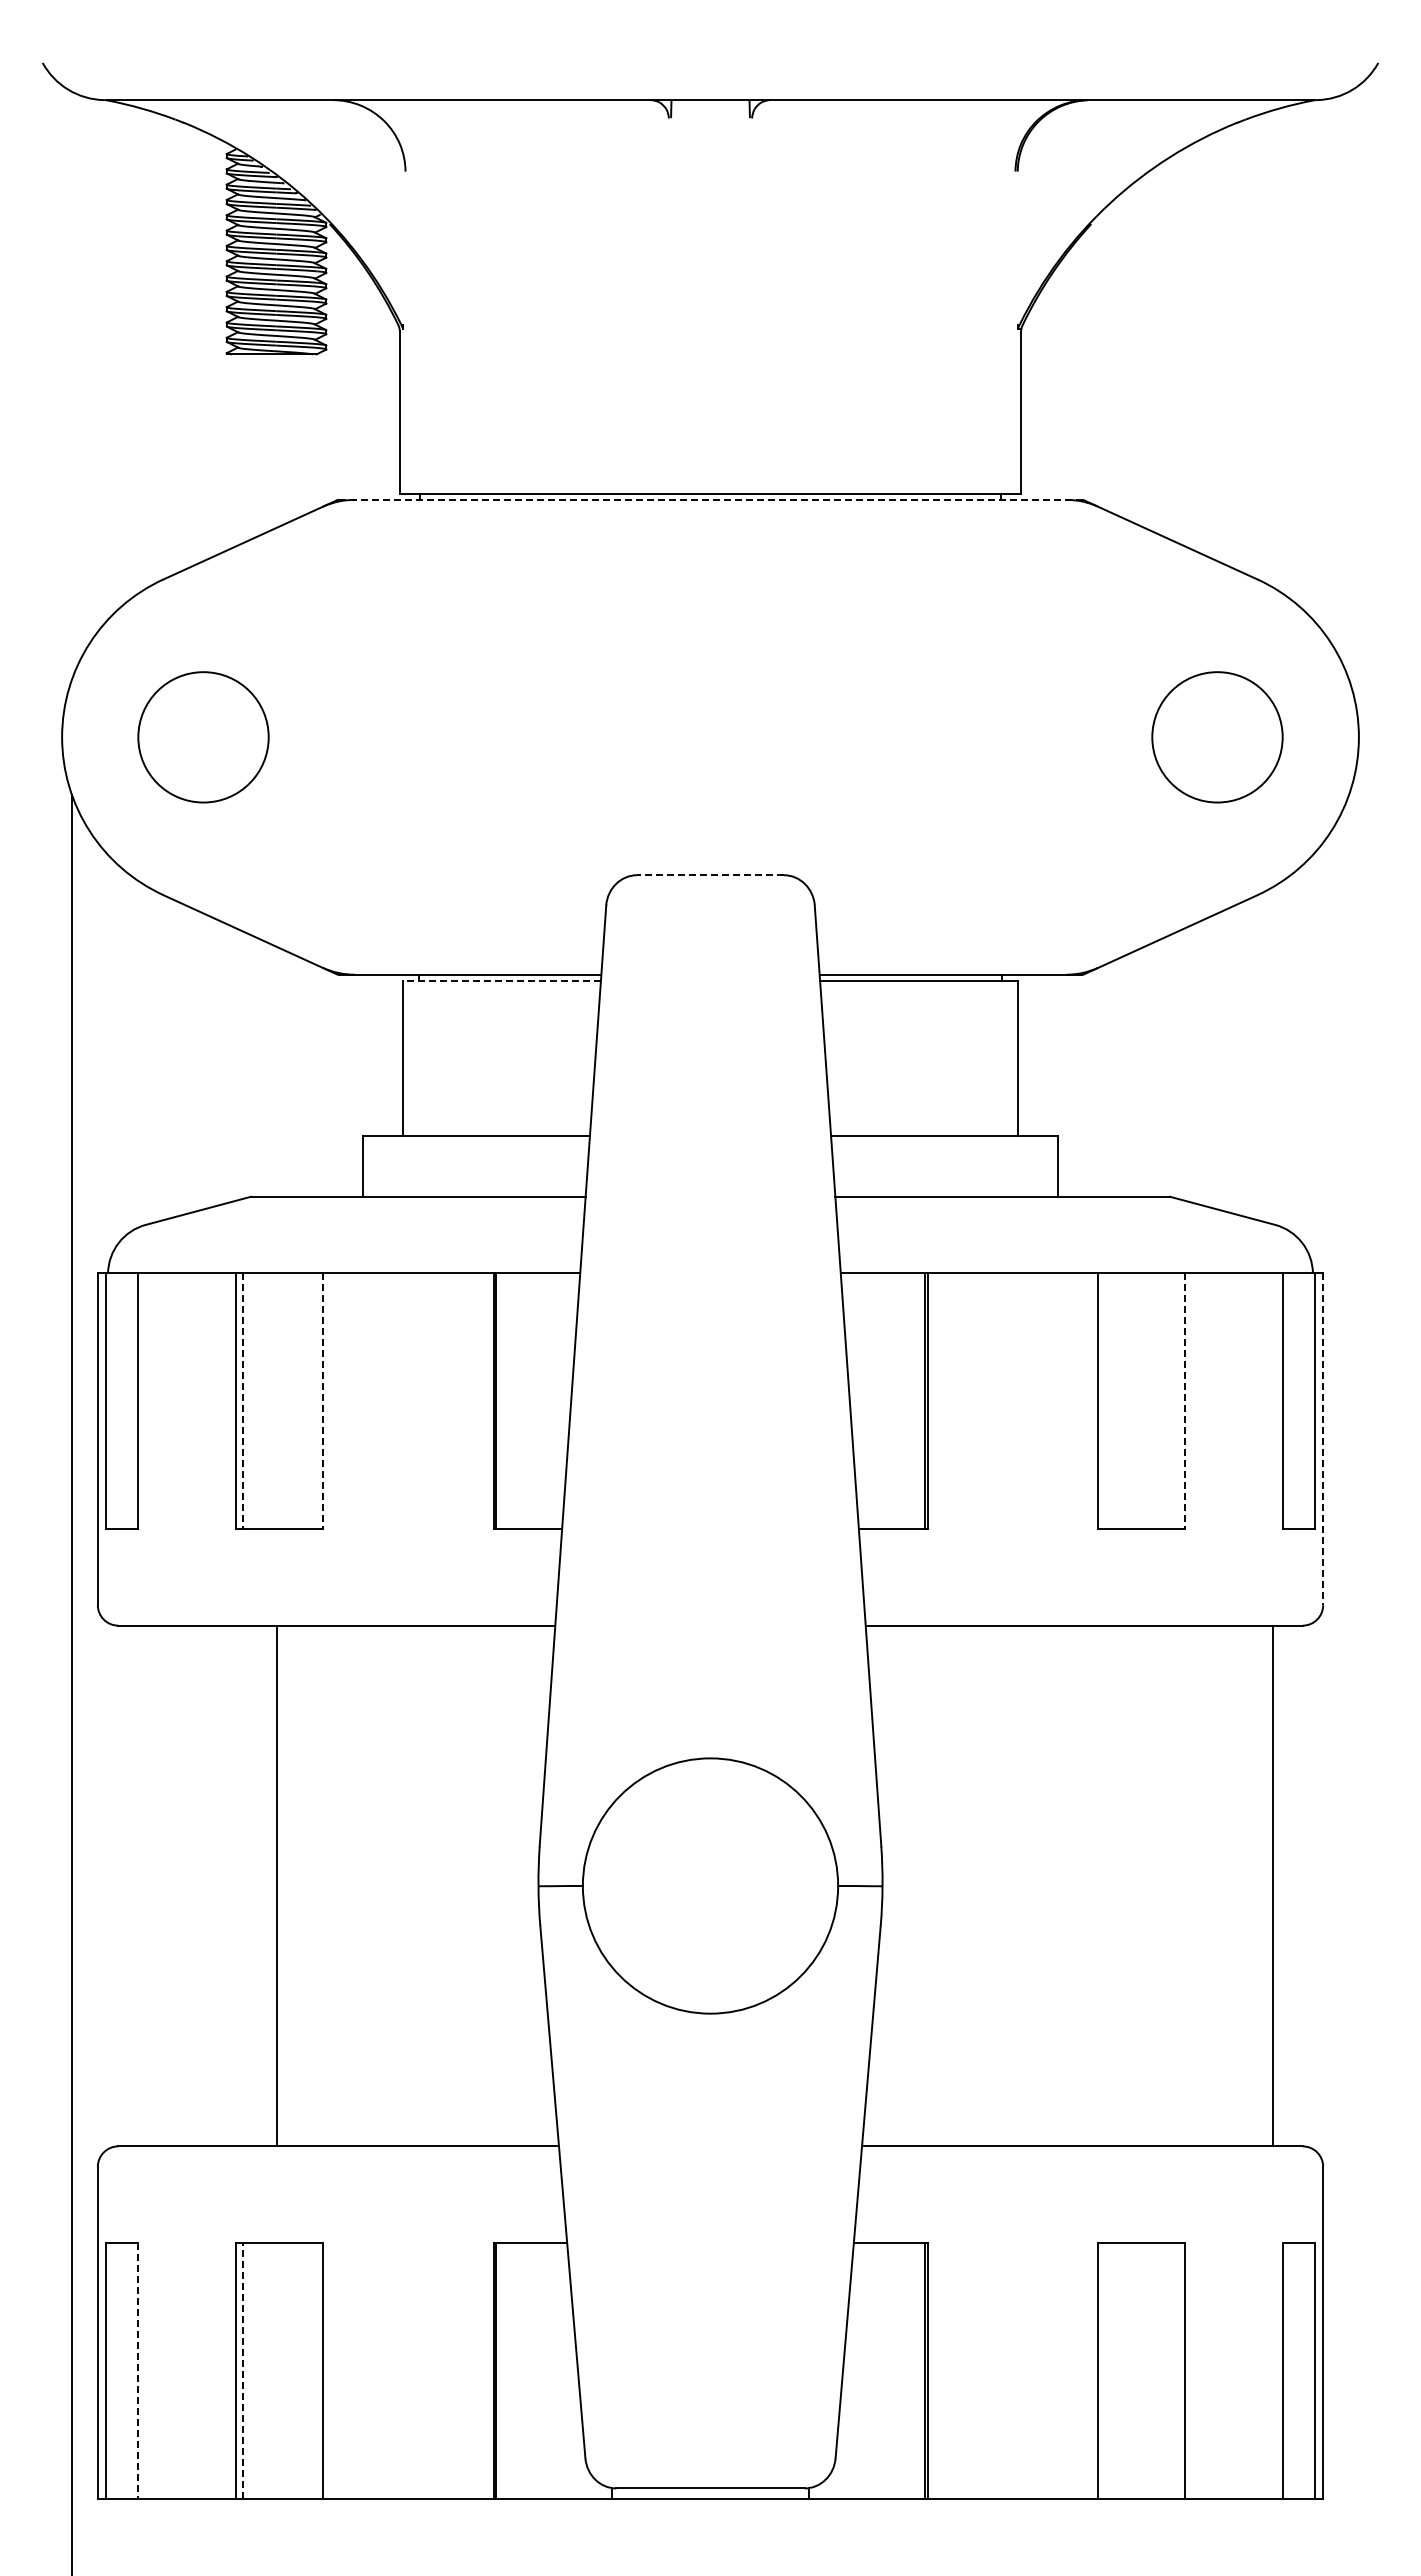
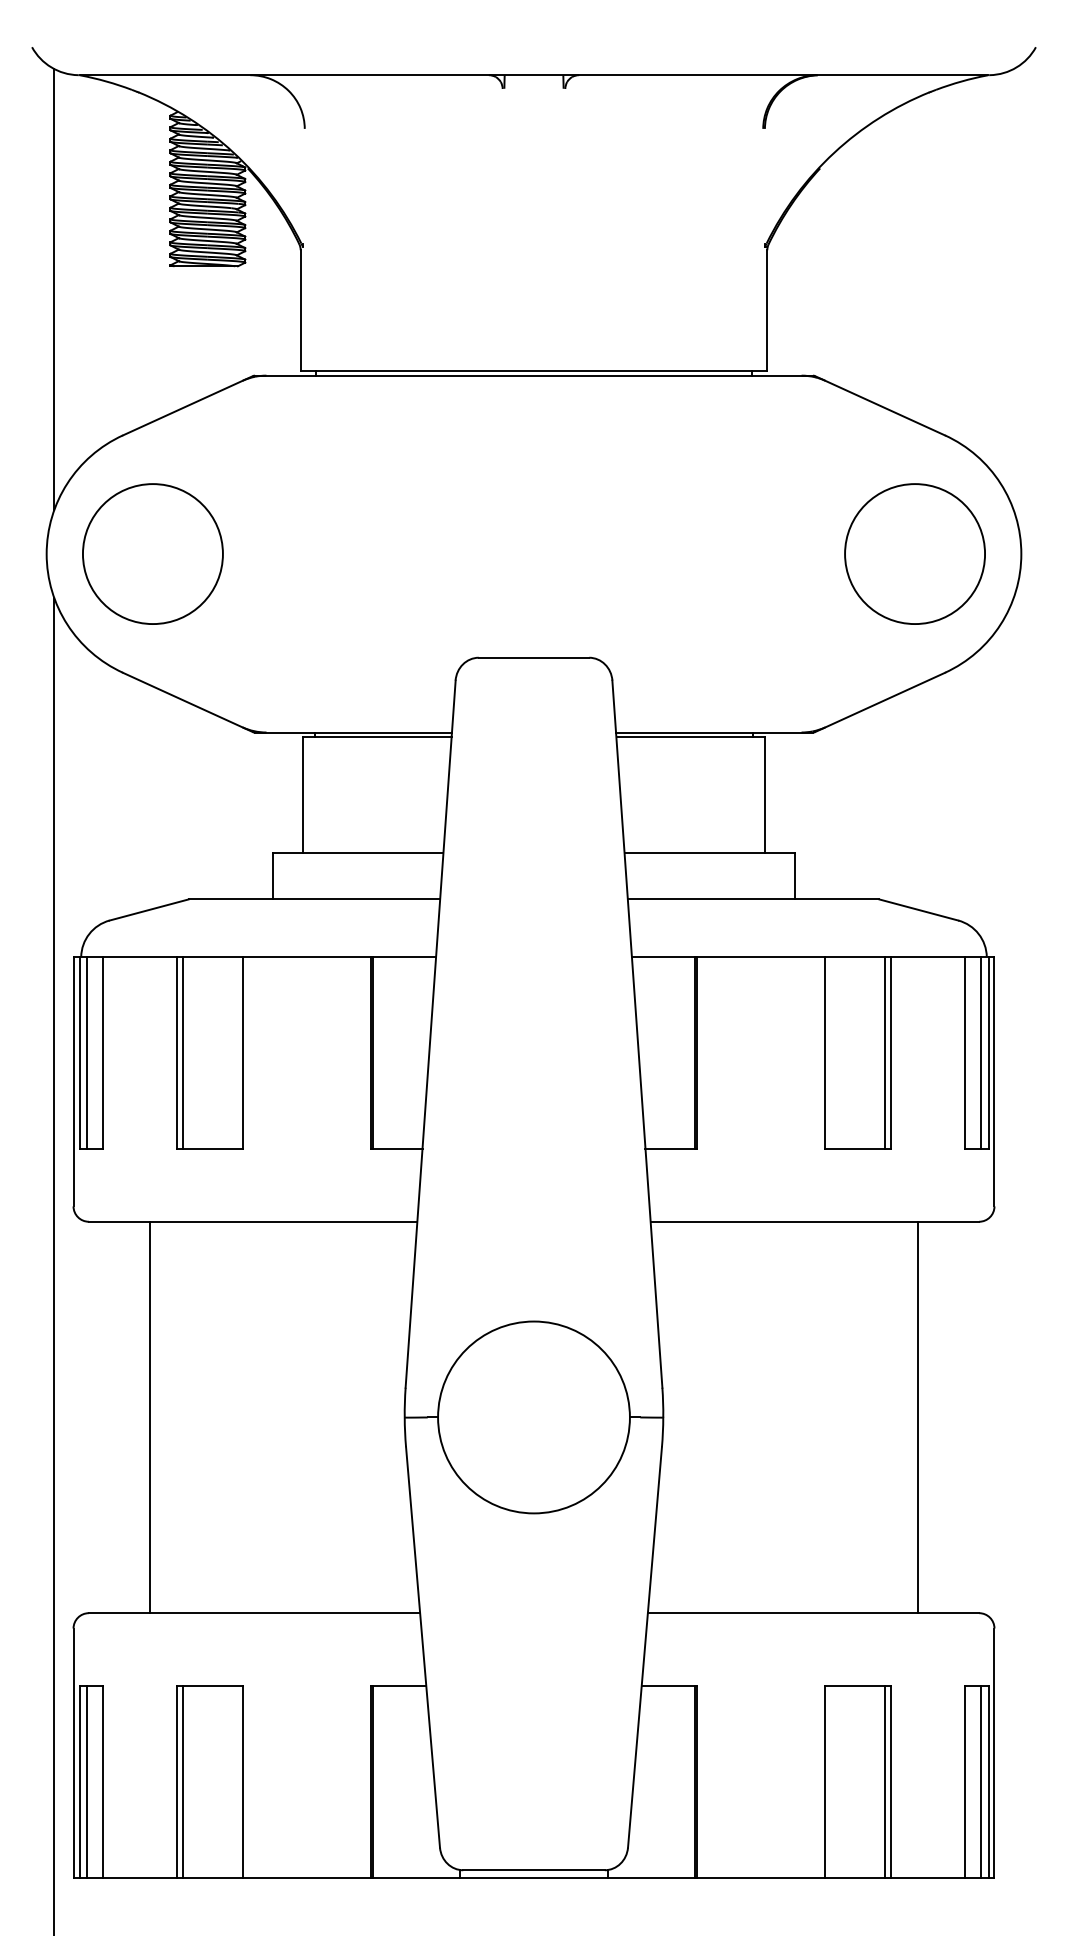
line: (72, 384) -> (54, 288), added
line: (711, 499) -> (534, 375), dashed -> solid
circle: (203, 737) -> (152, 554), size x1.43
circle: (1217, 737) -> (915, 554), size x1.43
line: (709, 875) -> (533, 657), dashed -> solid
line: (501, 980) -> (376, 736), dashed -> solid
line: (115, 1400) -> (86, 1052), added
line: (1177, 1400) -> (884, 1052), added
line: (1305, 1400) -> (981, 1052), added
line: (243, 1401) -> (183, 1053), dashed -> solid
line: (322, 1401) -> (242, 1053), dashed -> solid
line: (1184, 1401) -> (890, 1053), dashed -> solid
line: (1323, 1439) -> (994, 1081), dashed -> solid
line: (276, 1885) -> (149, 1417), moved
line: (1273, 1885) -> (918, 1417), moved
line: (115, 2370) -> (86, 1781), added
line: (1177, 2370) -> (884, 1781), added
line: (1305, 2370) -> (981, 1781), added
line: (137, 2371) -> (103, 1782), dashed -> solid
line: (243, 2371) -> (183, 1782), dashed -> solid

